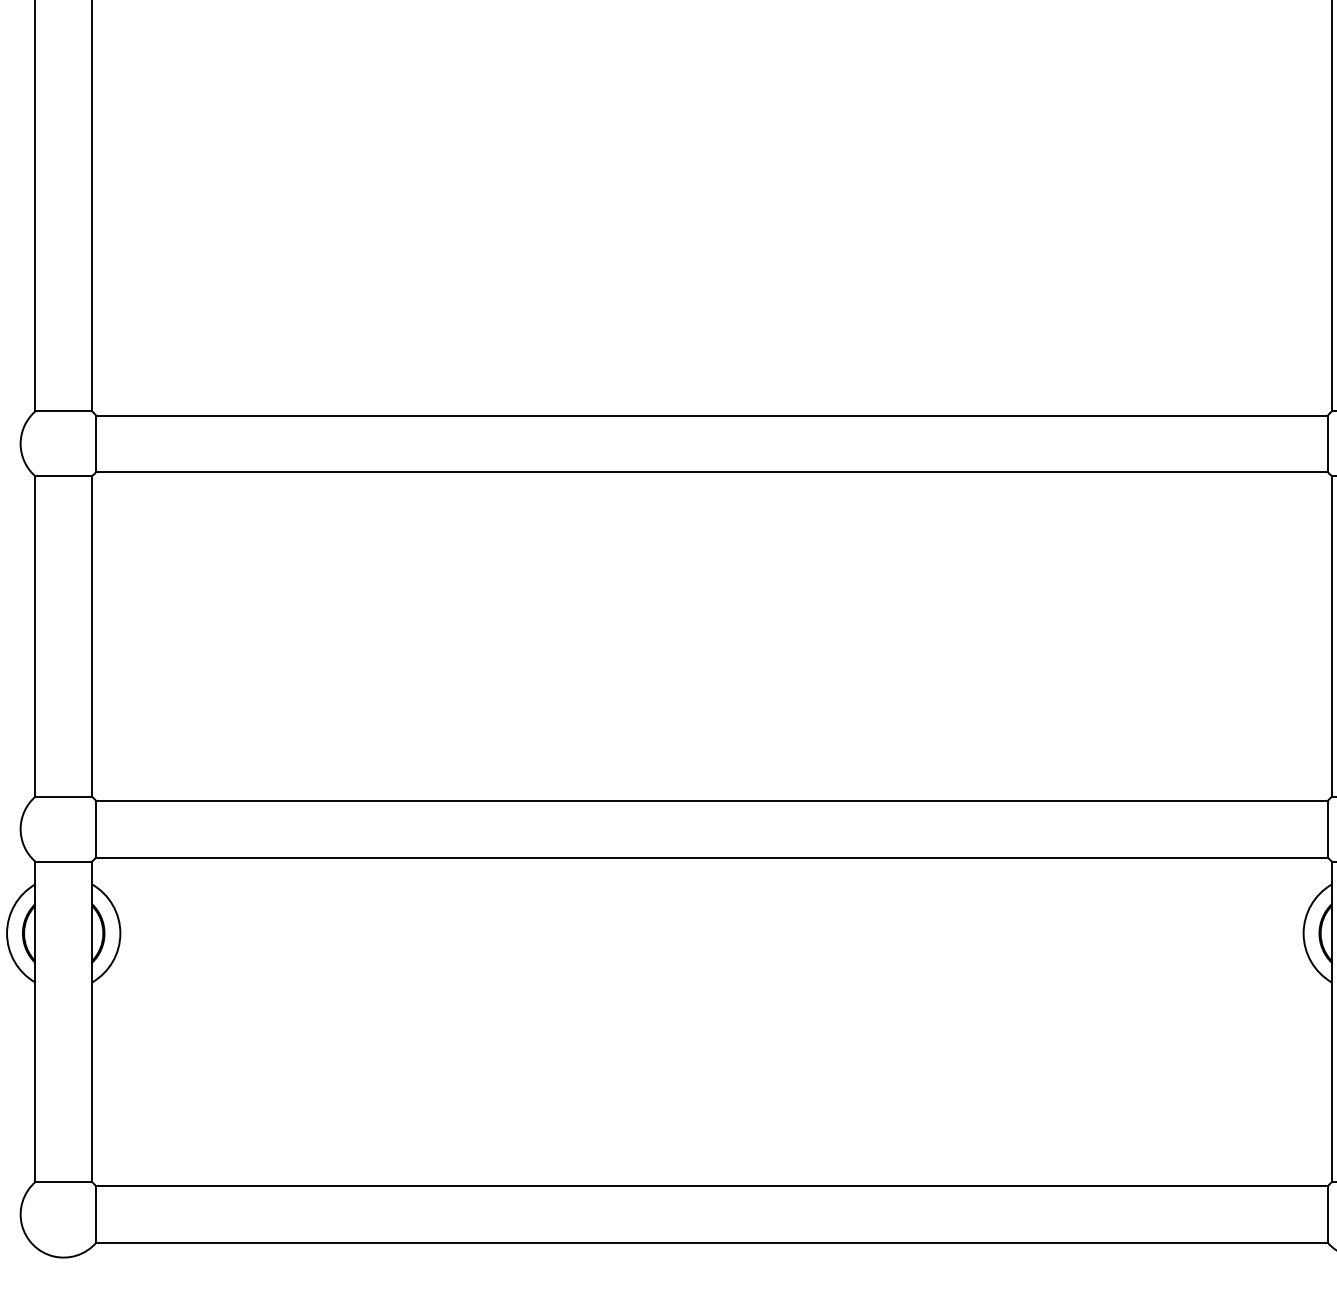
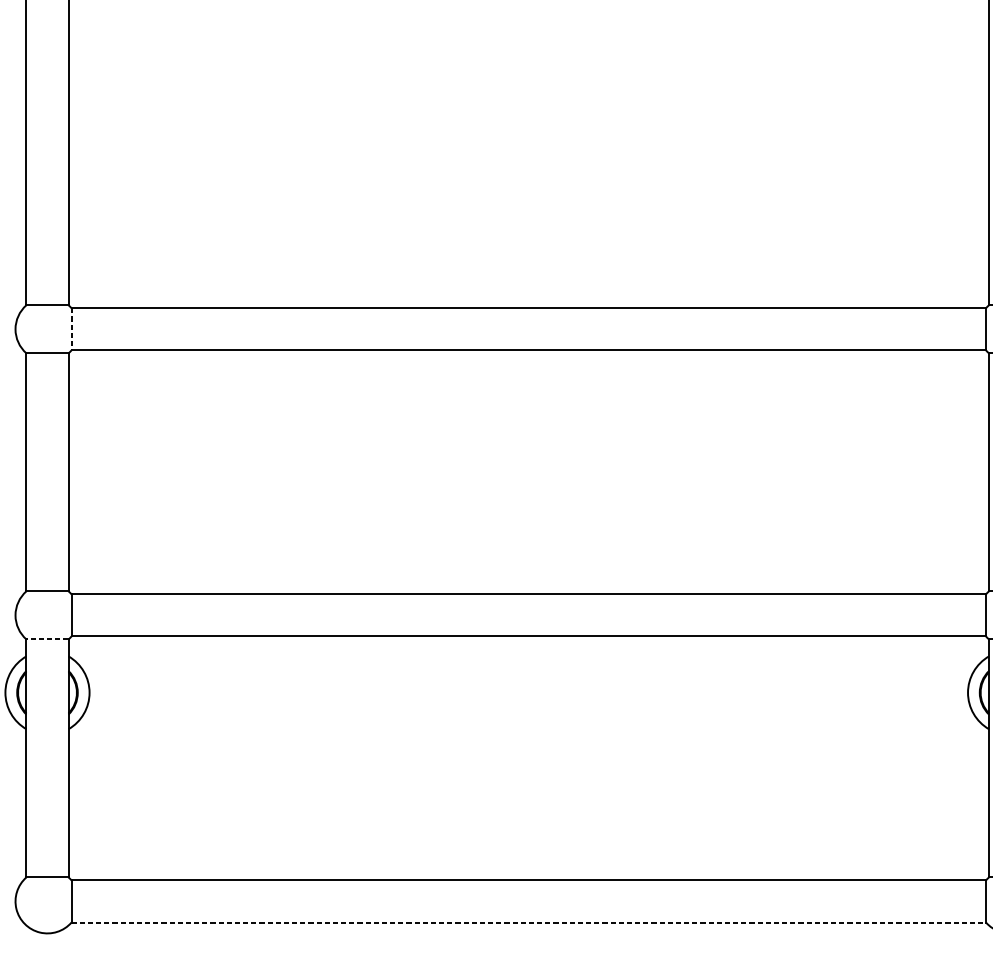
line: (96, 444) -> (71, 329), solid -> dashed
line: (63, 861) -> (47, 639), solid -> dashed
line: (711, 1242) -> (528, 922), solid -> dashed

